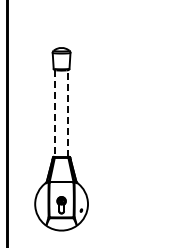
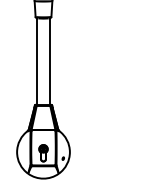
line: (67, 113) -> (49, 61), dashed -> solid
line: (55, 114) -> (37, 62), dashed -> solid

